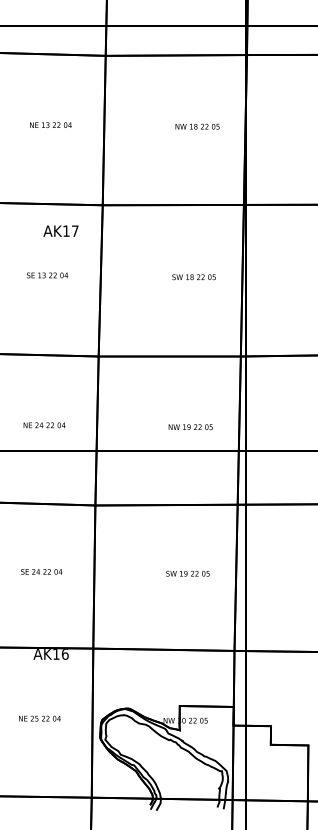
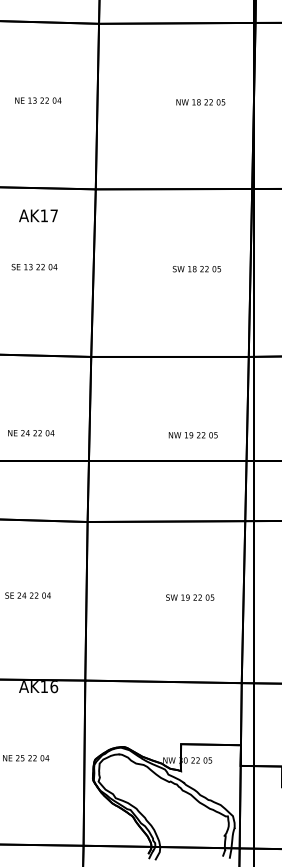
text: (60, 230) -> (37, 215), moved

